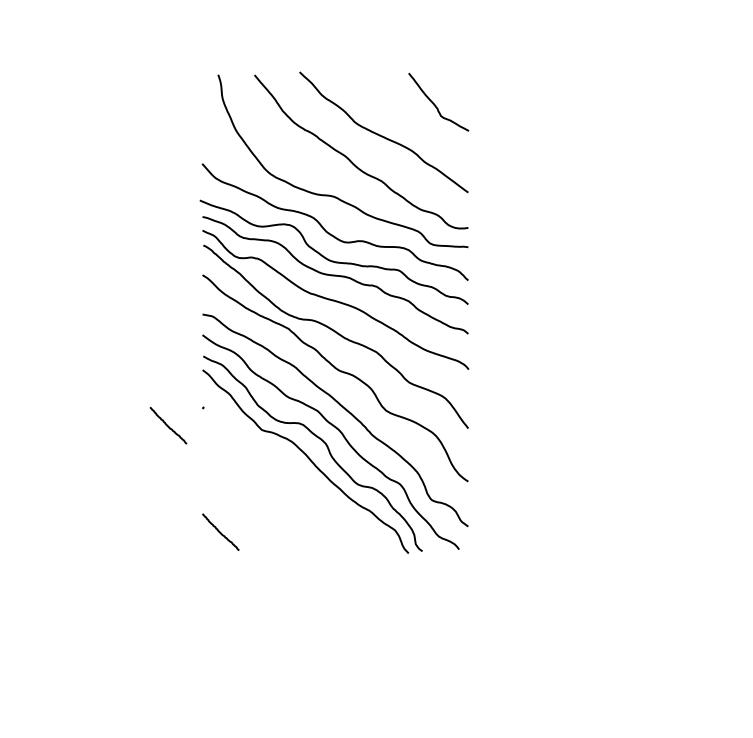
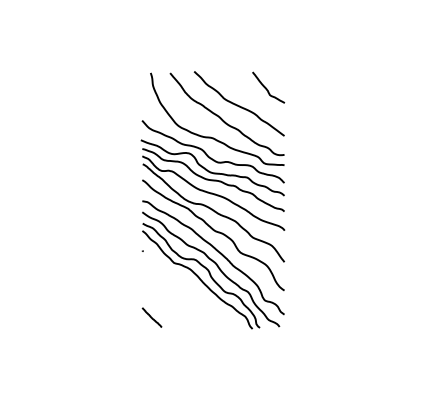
line: (167, 425) -> (123, 260), removed

